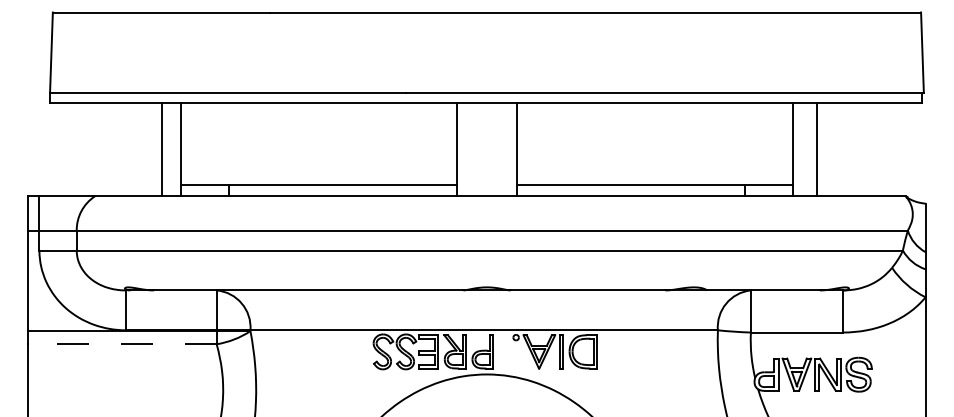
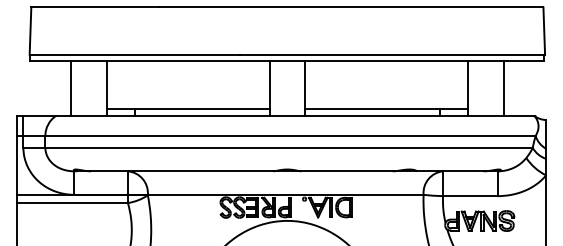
line: (161, 148) -> (70, 87), moved
line: (816, 148) -> (503, 87), moved
line: (122, 344) -> (72, 203), dashed -> solid

